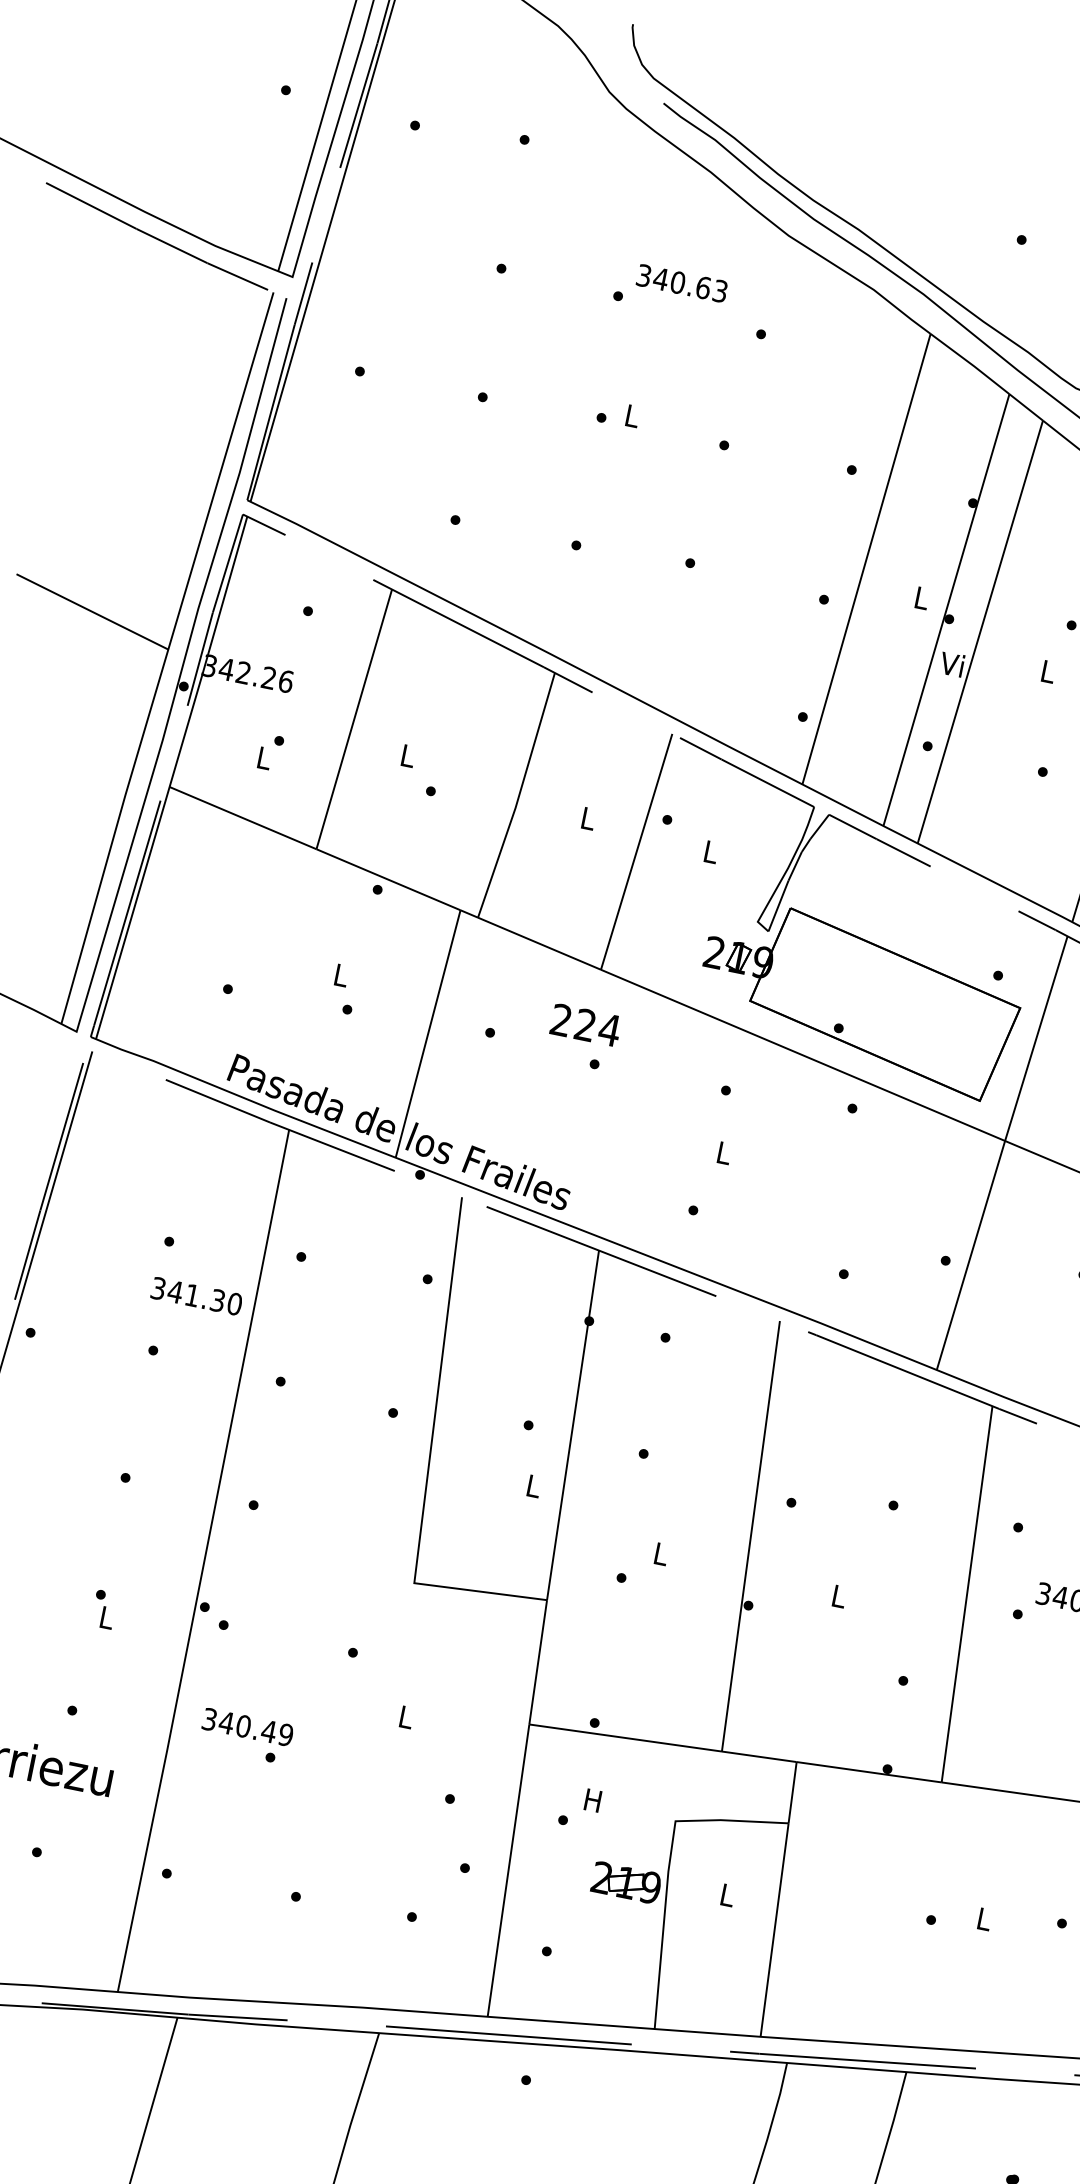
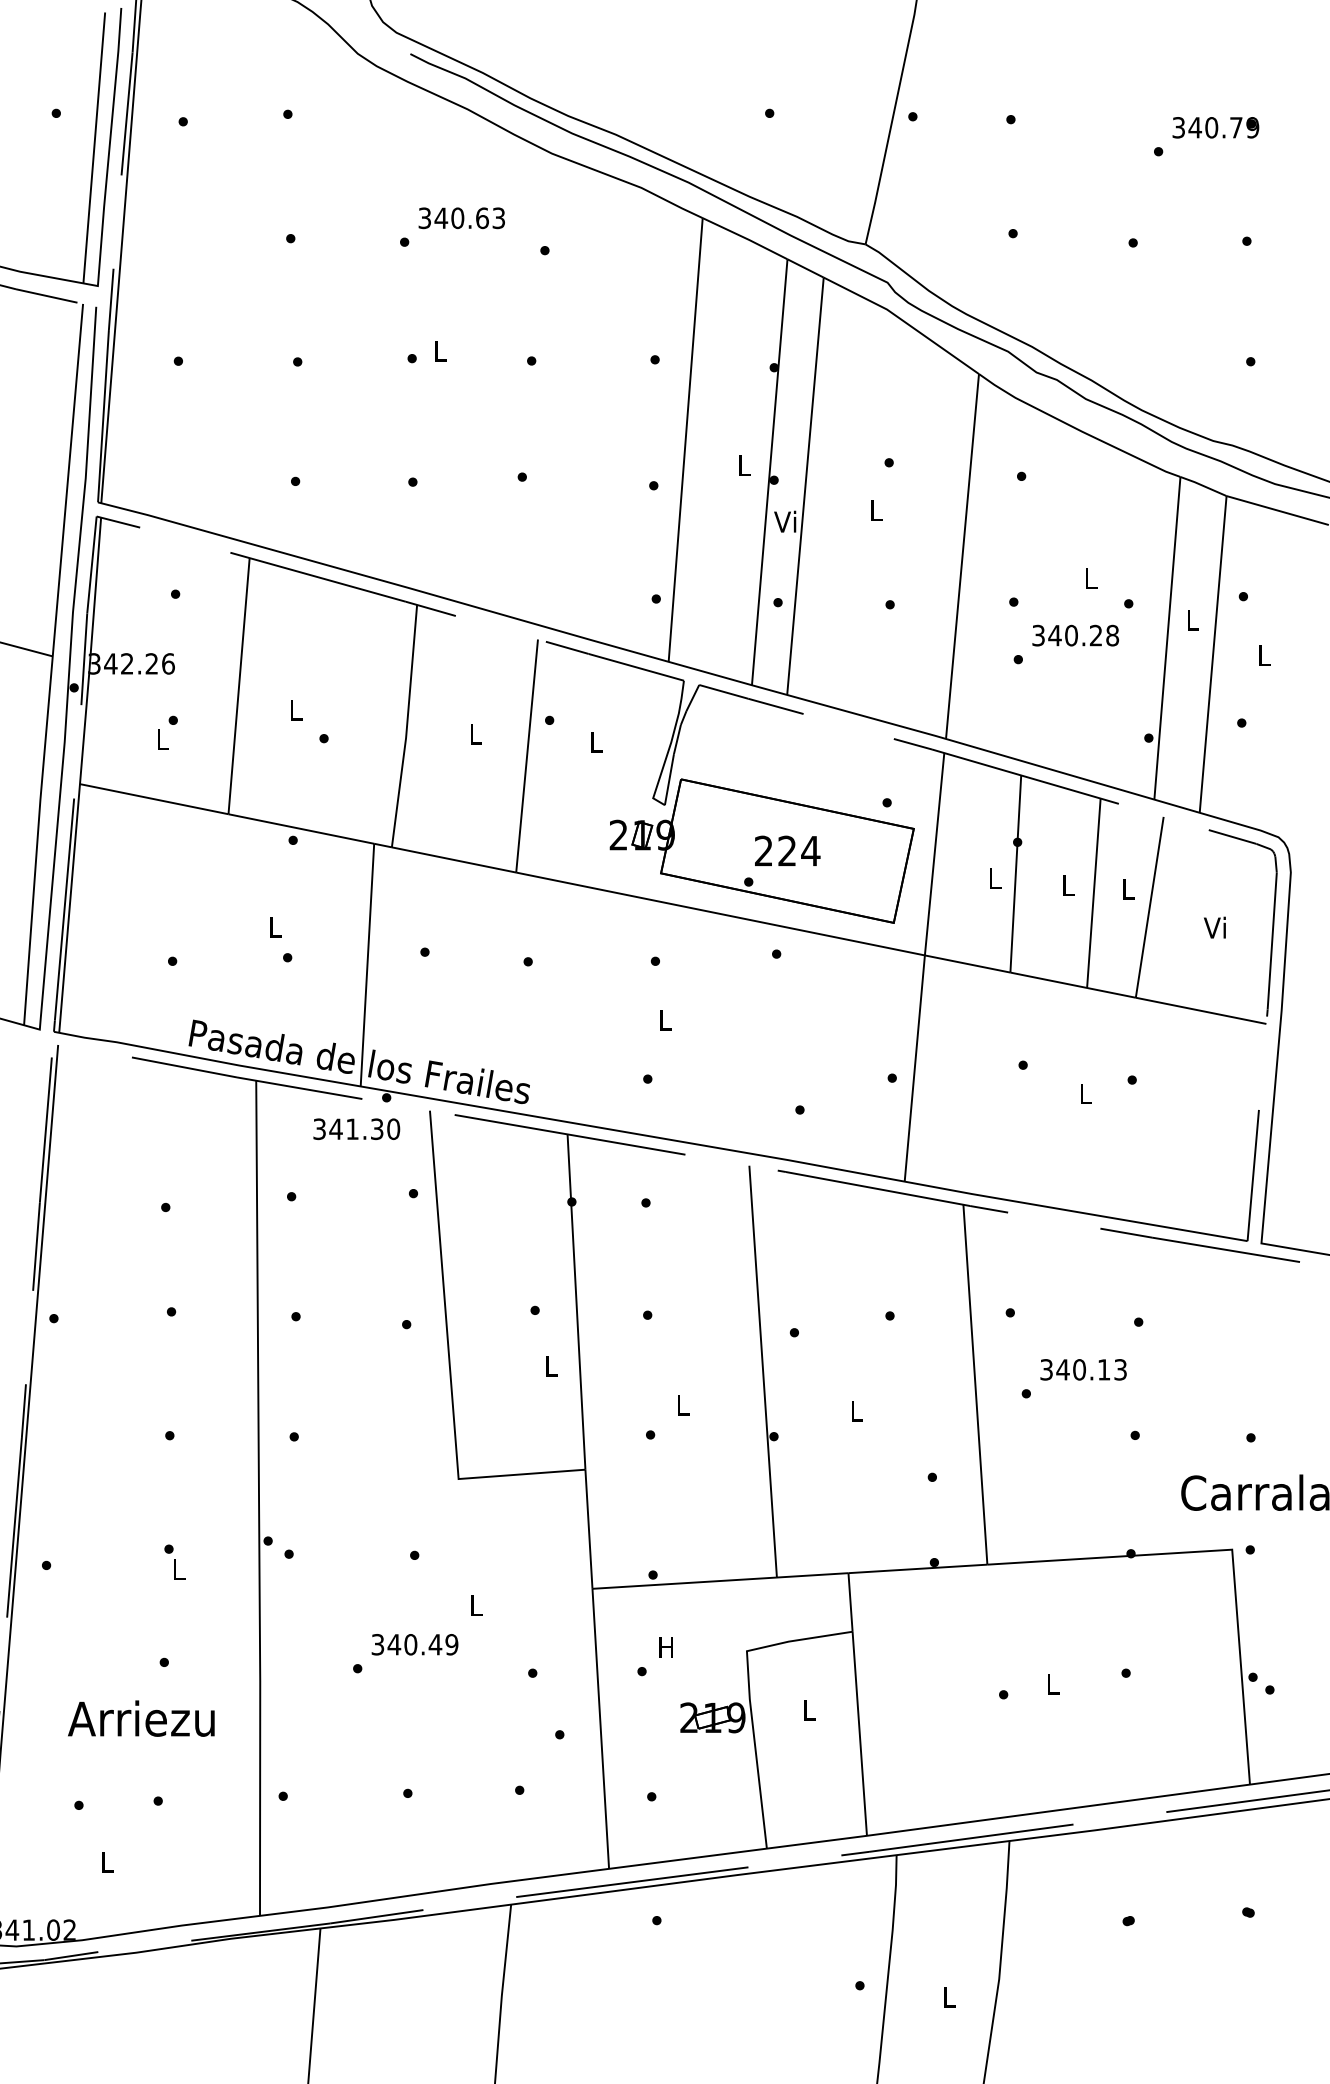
text: (585, 1024) -> (787, 850), moved
text: (196, 1296) -> (356, 1129), moved
text: (247, 1726) -> (414, 1644), moved

